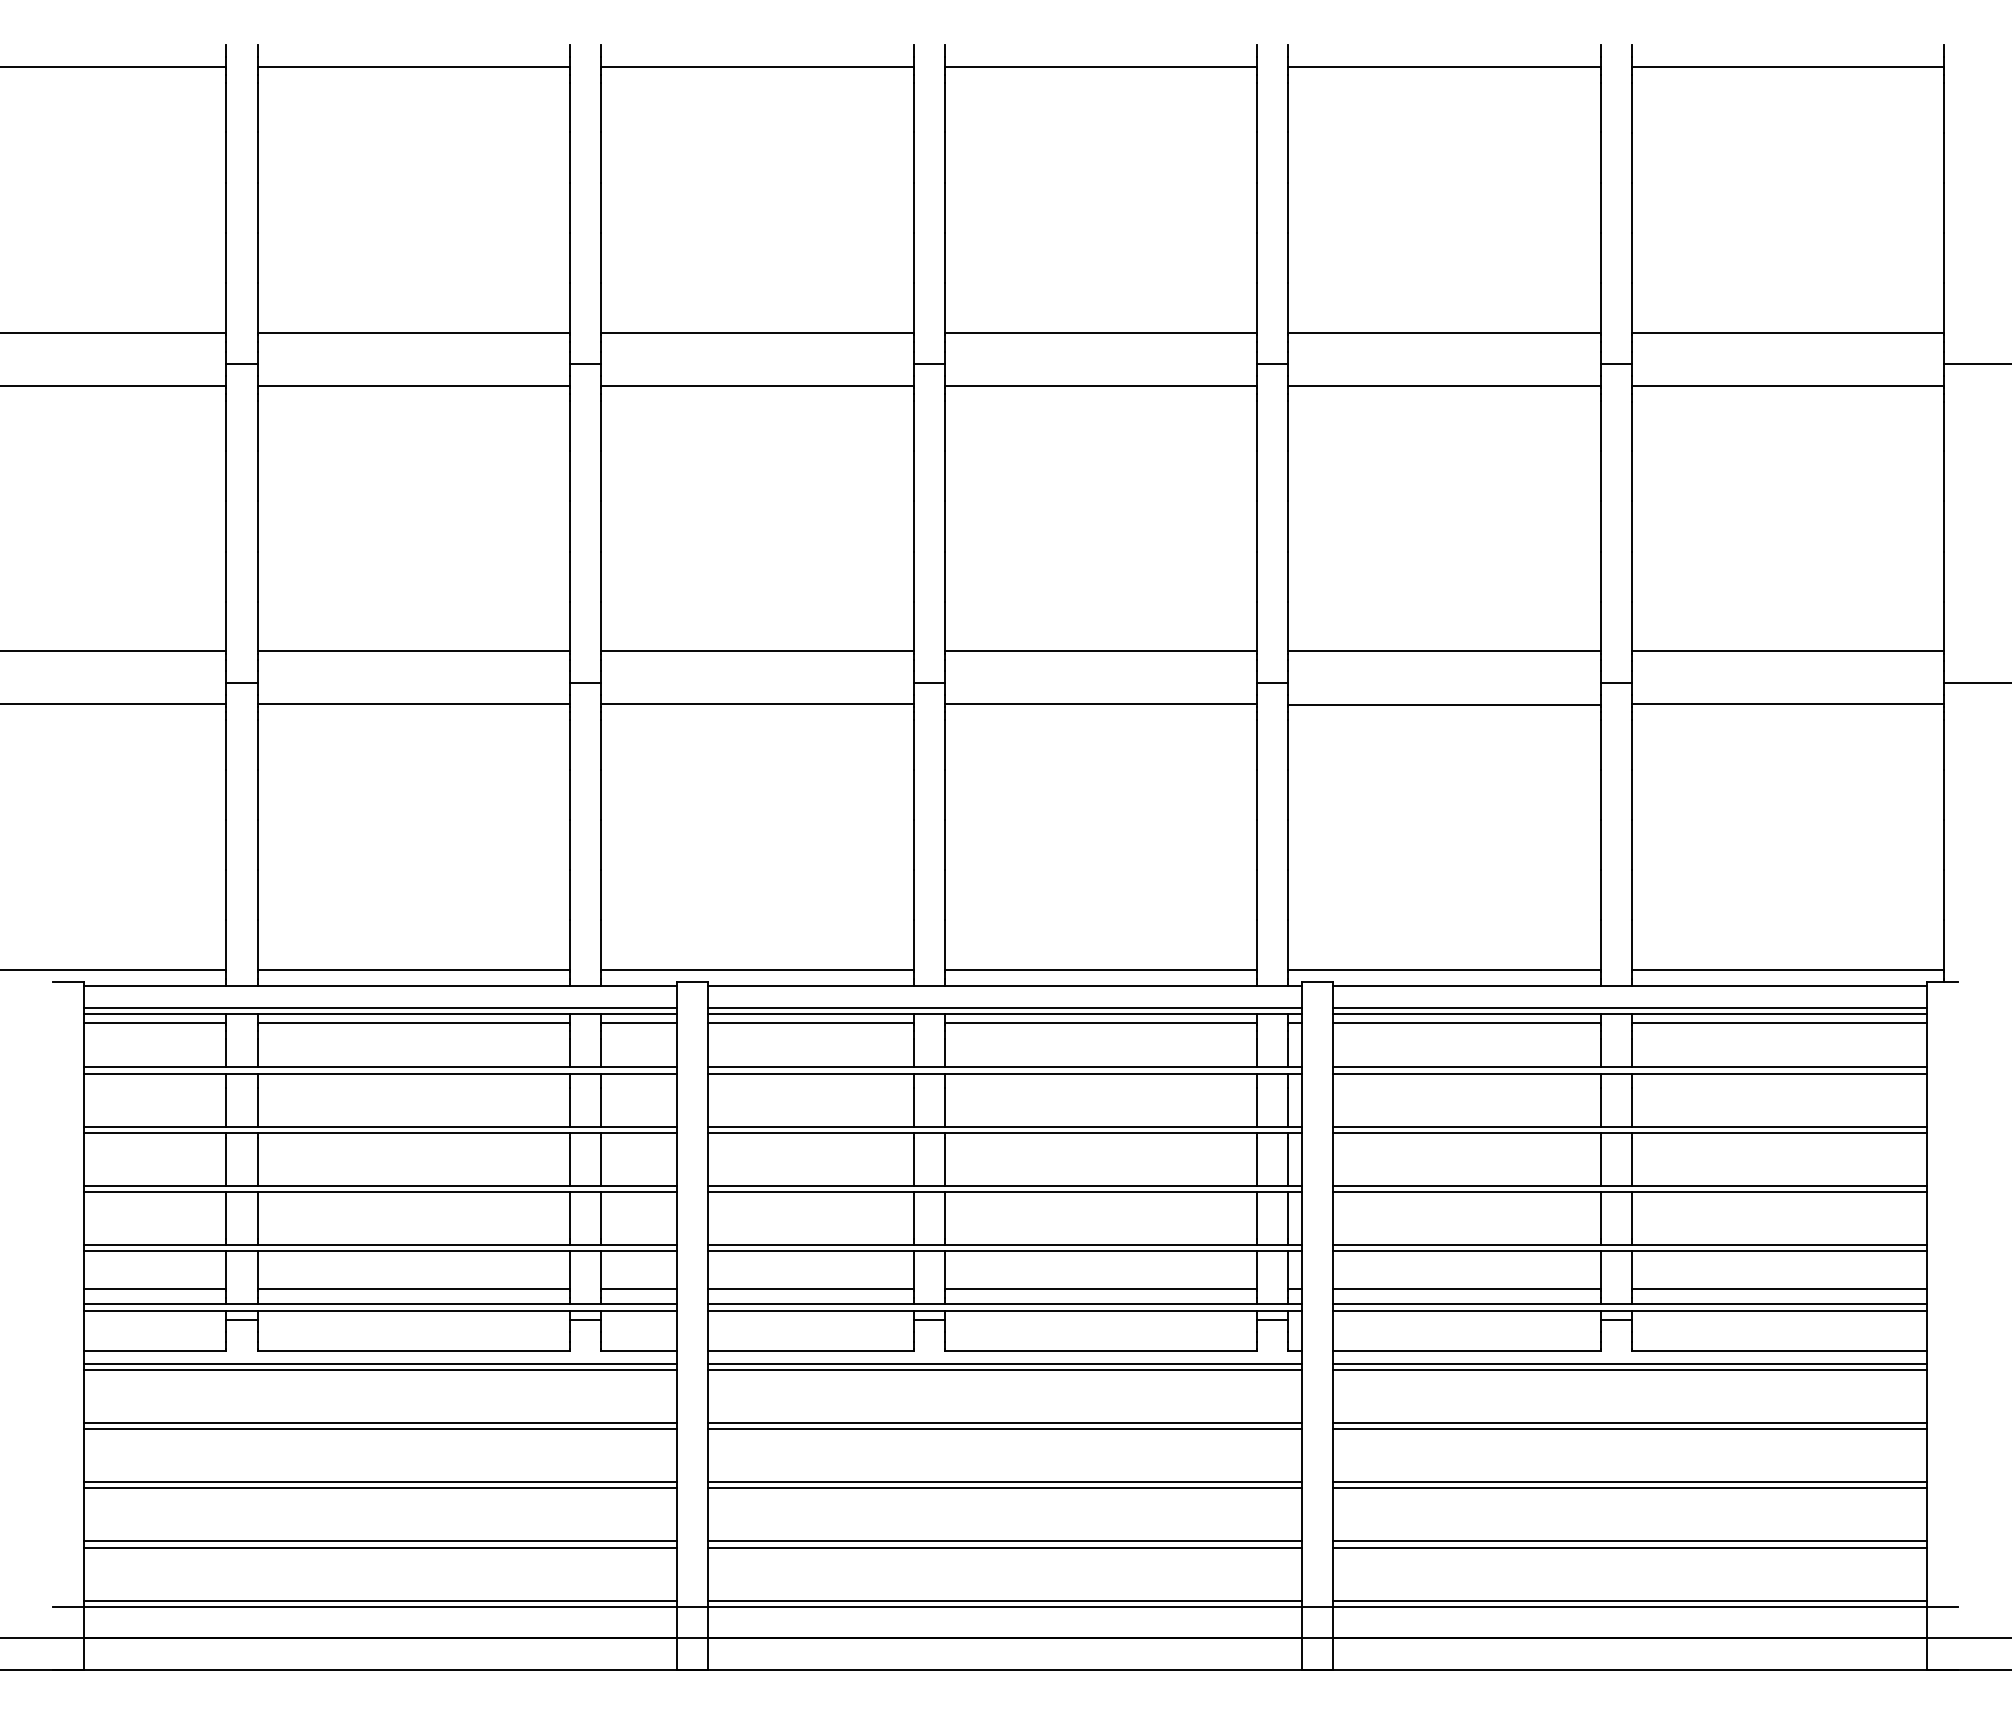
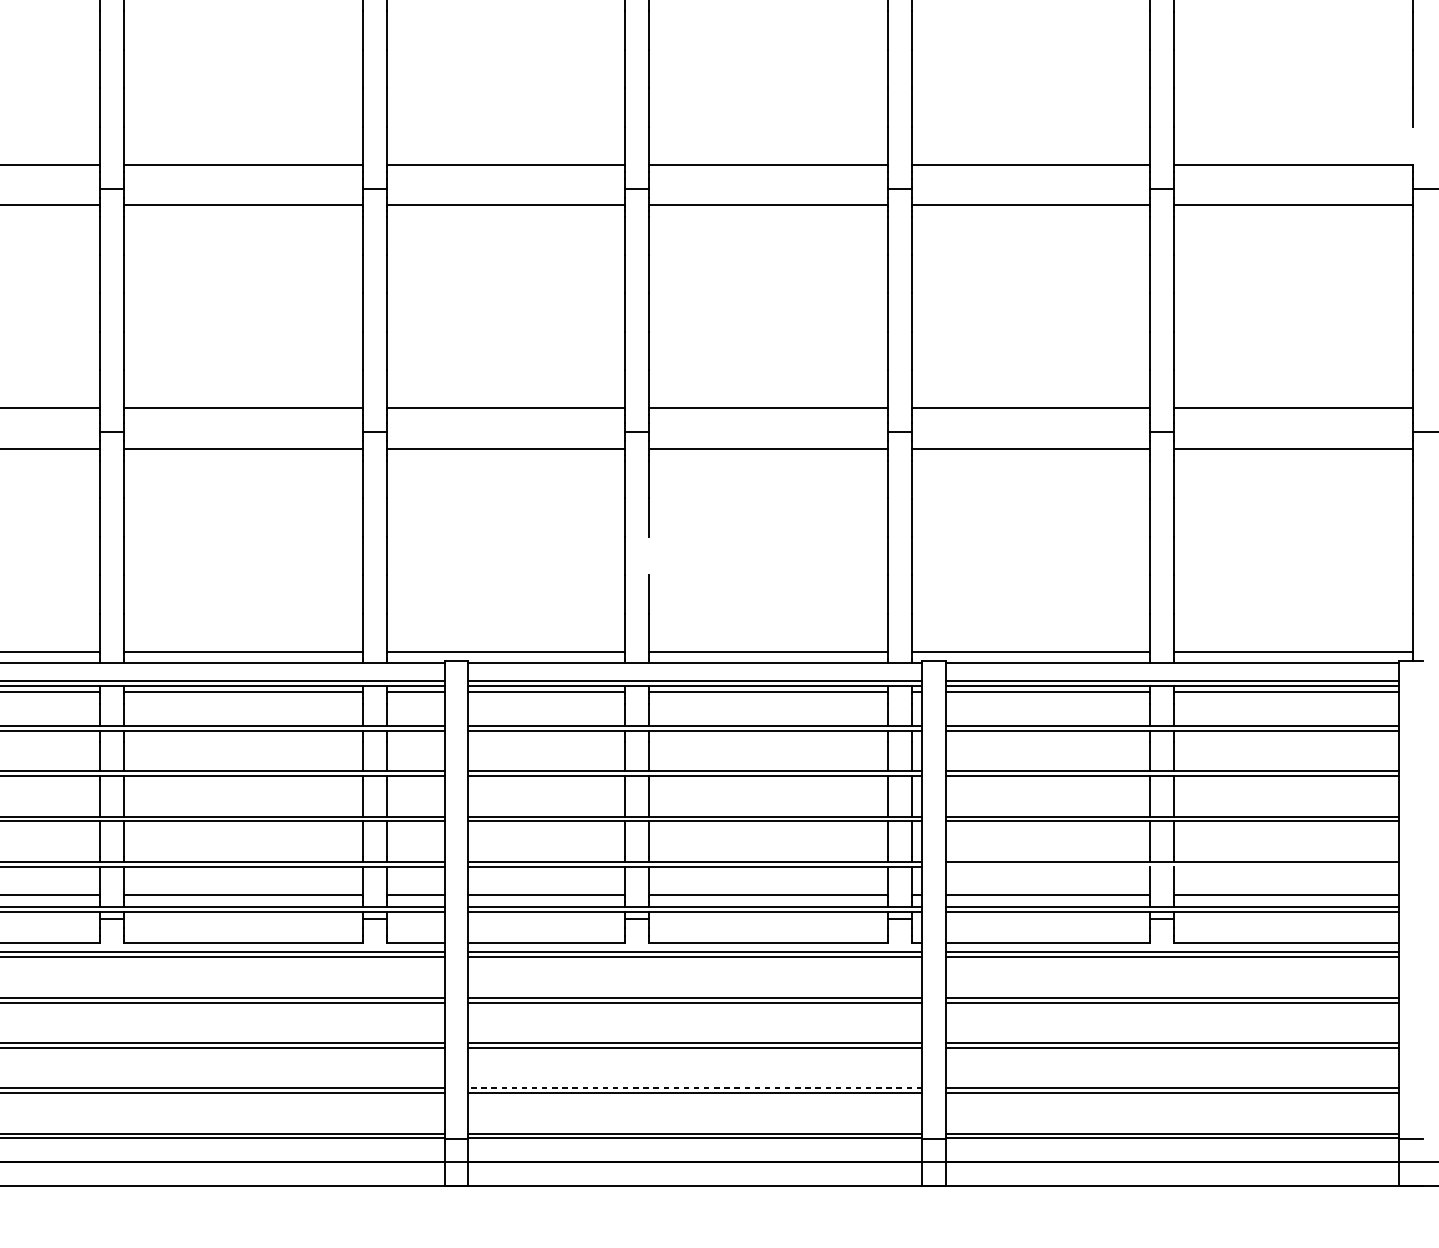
line: (1944, 307) -> (1413, 145), removed
line: (944, 844) -> (648, 555), removed
line: (1629, 1251) -> (1172, 866), removed
line: (1005, 1541) -> (695, 1088), solid -> dashed

